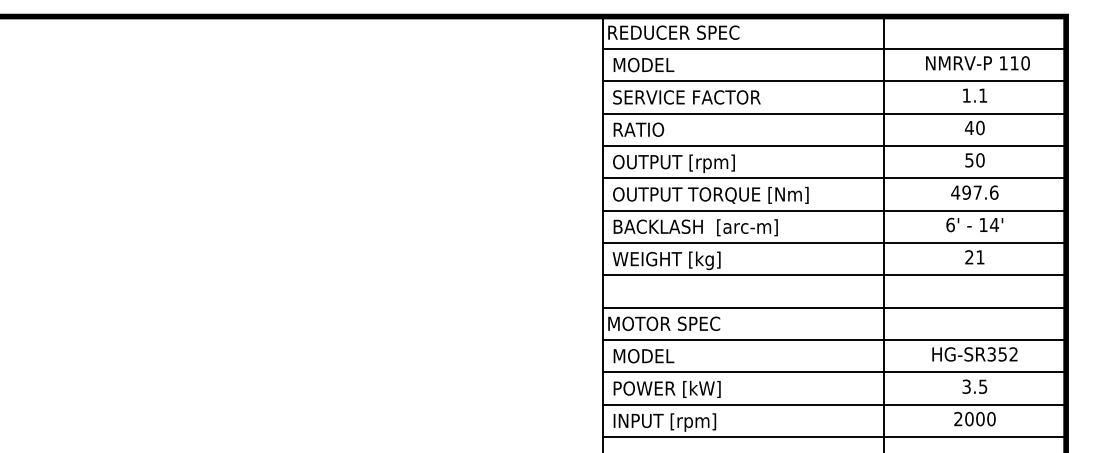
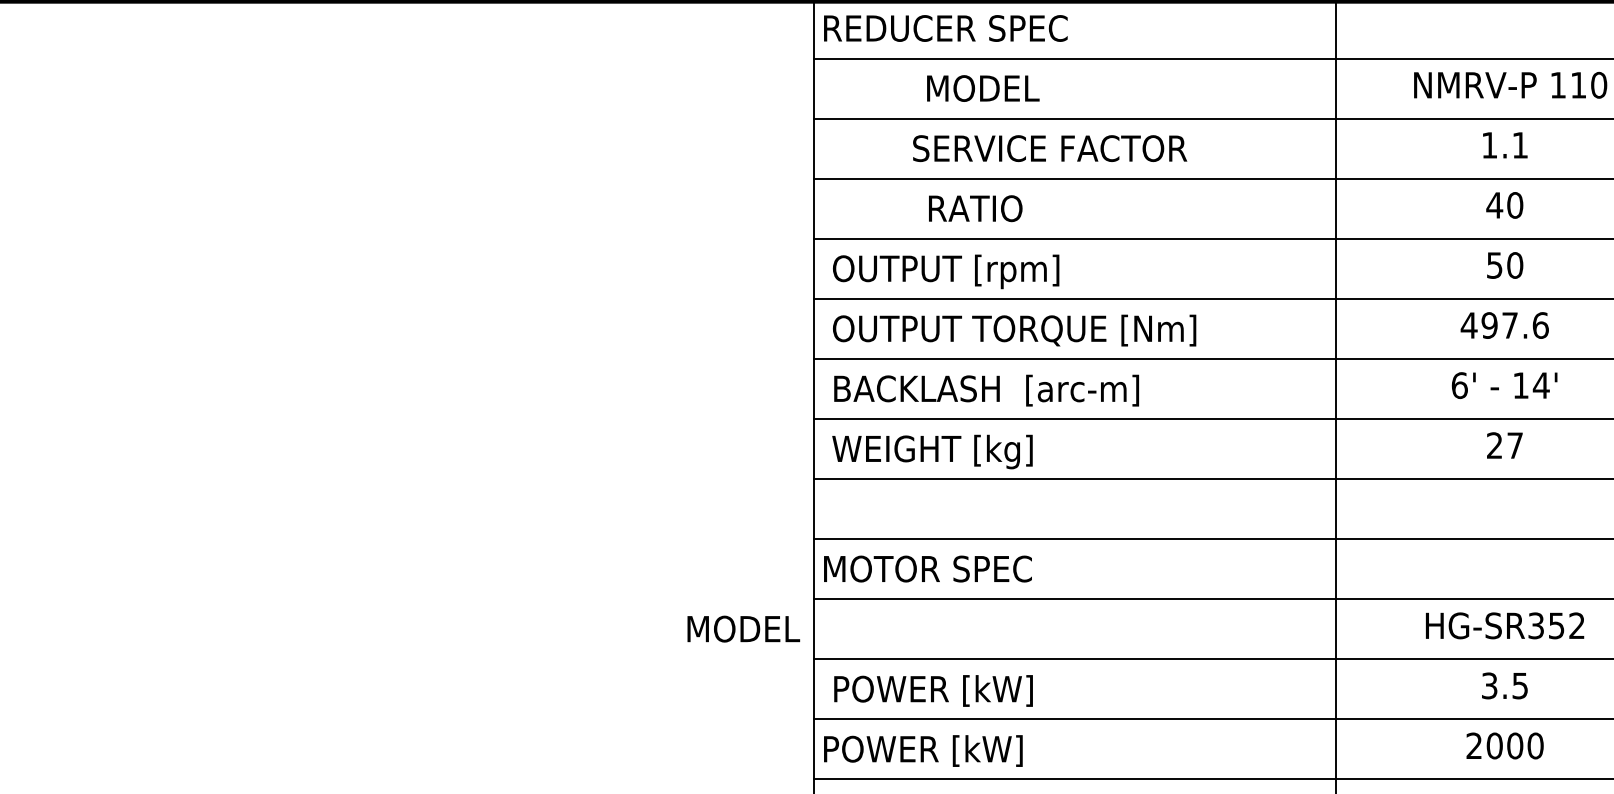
text: (643, 64) -> (982, 87), moved
text: (686, 97) -> (1049, 148), moved
text: (638, 129) -> (974, 208), moved
text: (980, 257) -> (1515, 445), 21 -> 27
text: (643, 356) -> (742, 629), moved
text: (662, 422) -> (924, 752), INPUT [rpm] -> POWER [kW]

